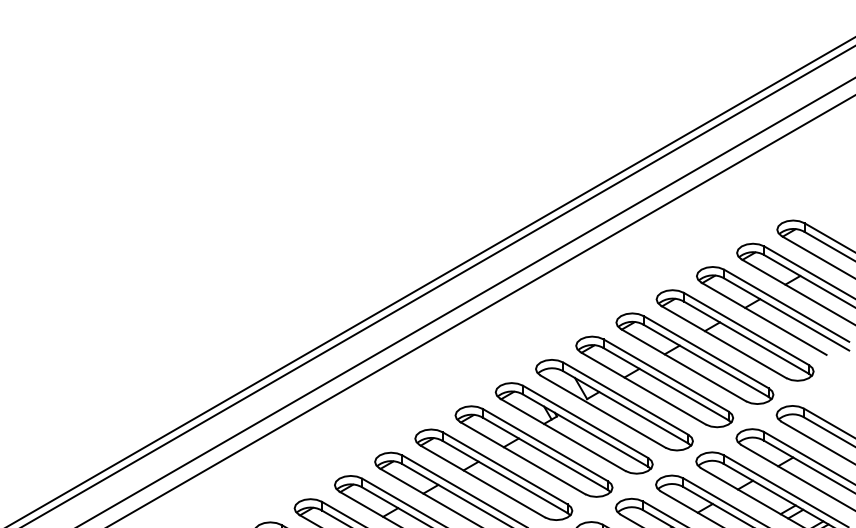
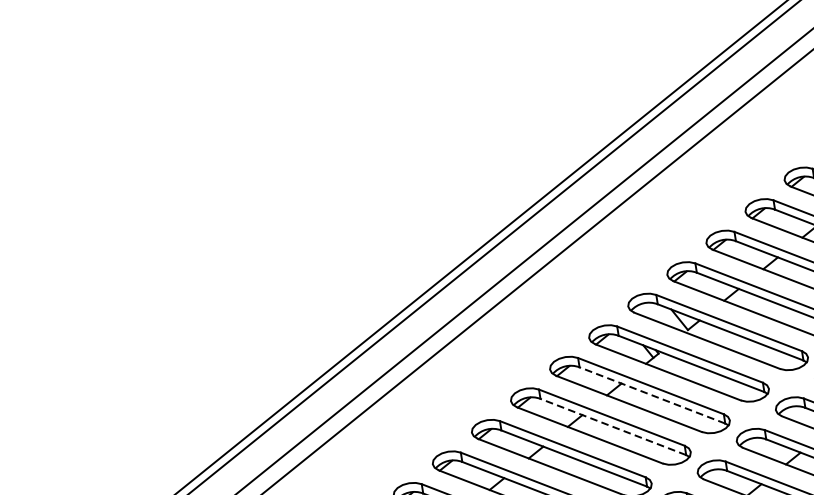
line: (544, 453) -> (651, 395), solid -> dashed
line: (504, 476) -> (612, 426), solid -> dashed

